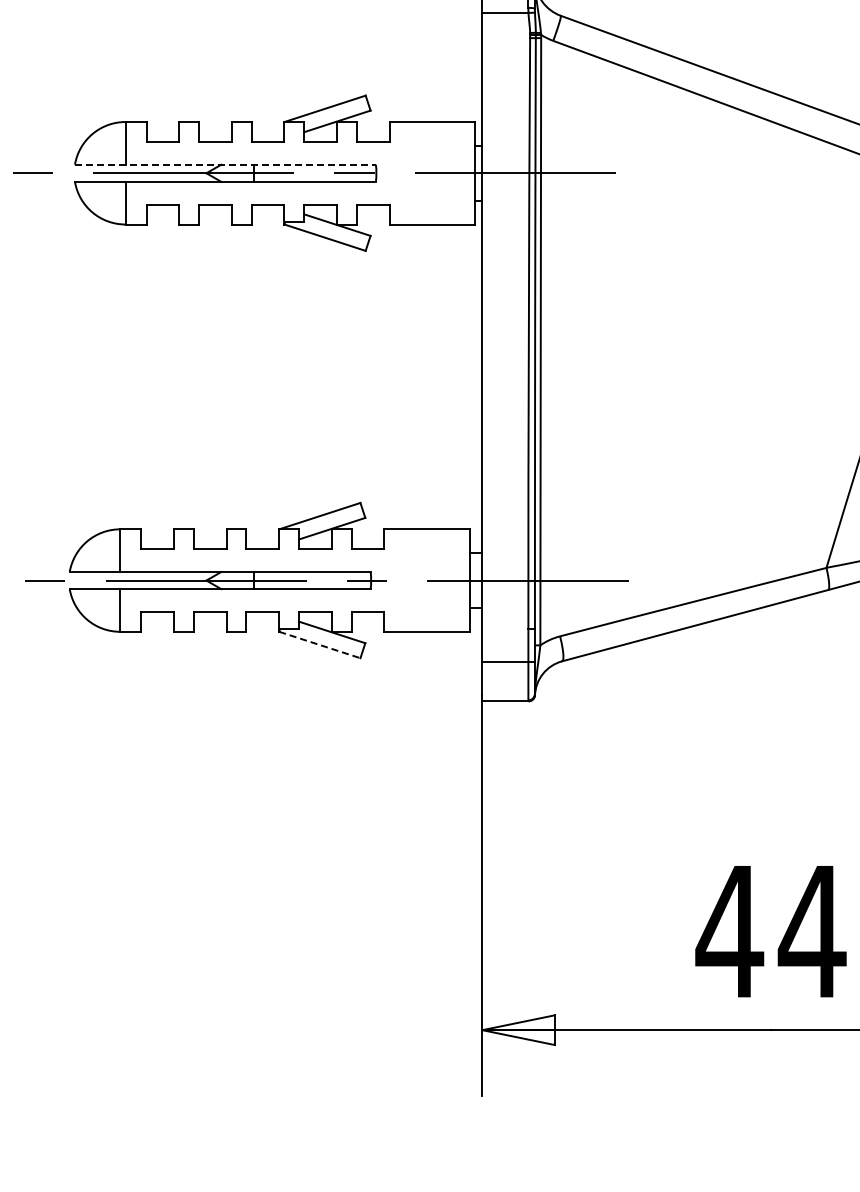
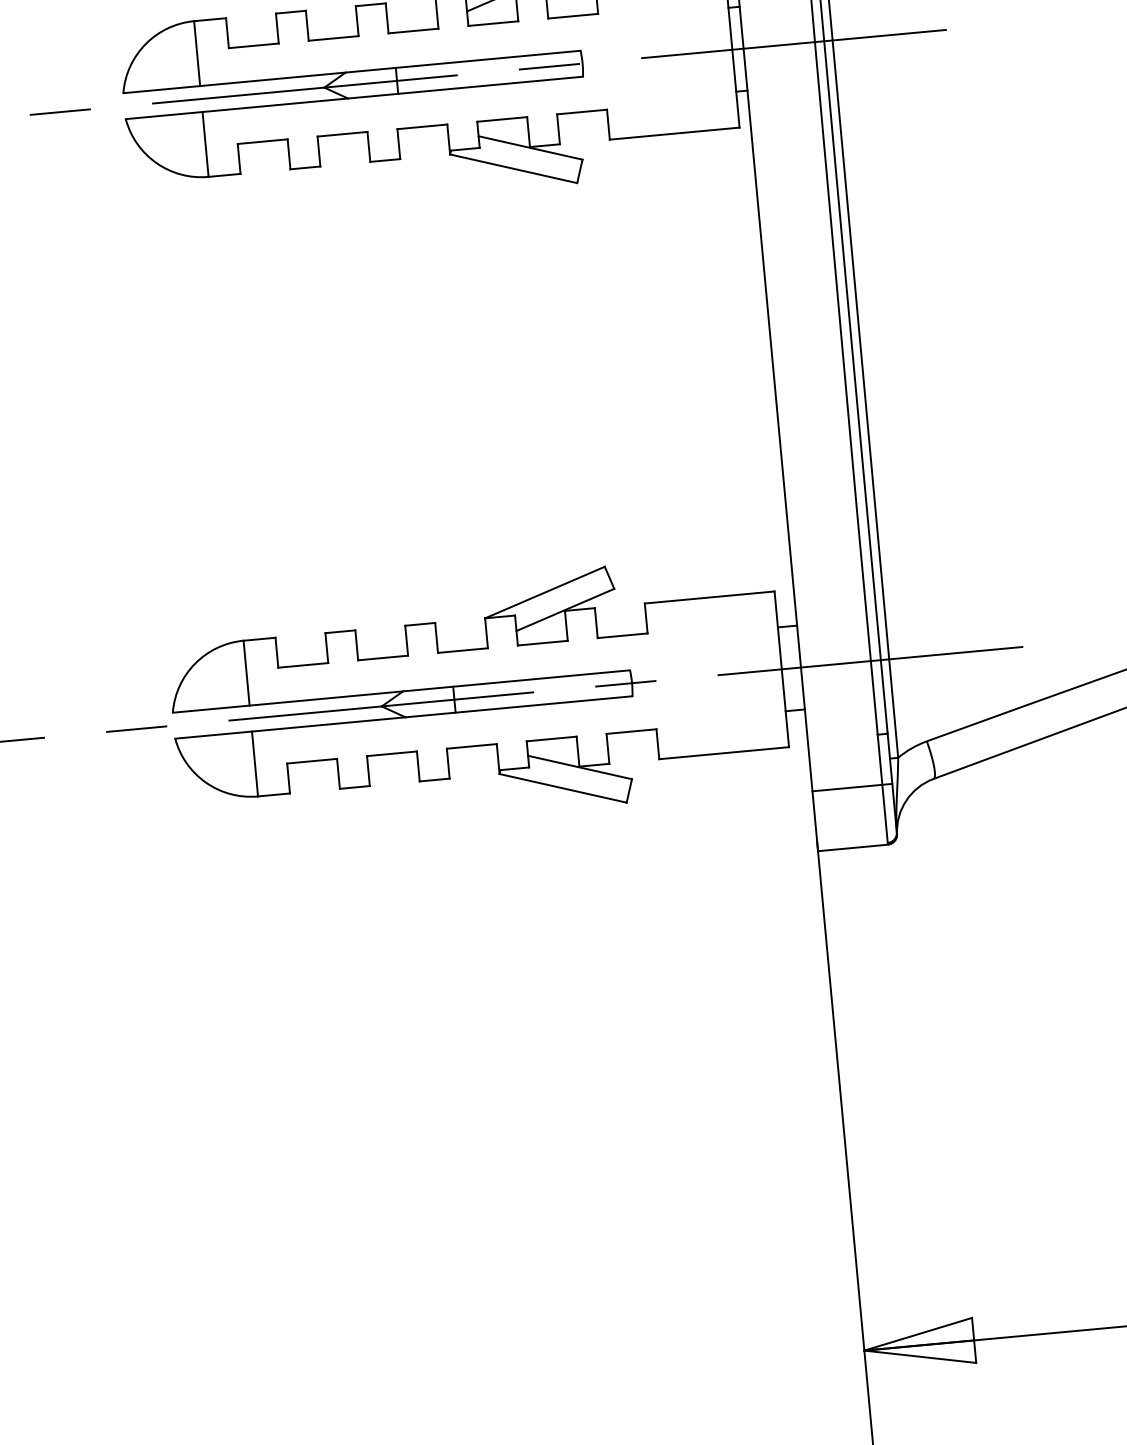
line: (225, 164) -> (352, 71), dashed -> solid
line: (319, 645) -> (562, 789), dashed -> solid

